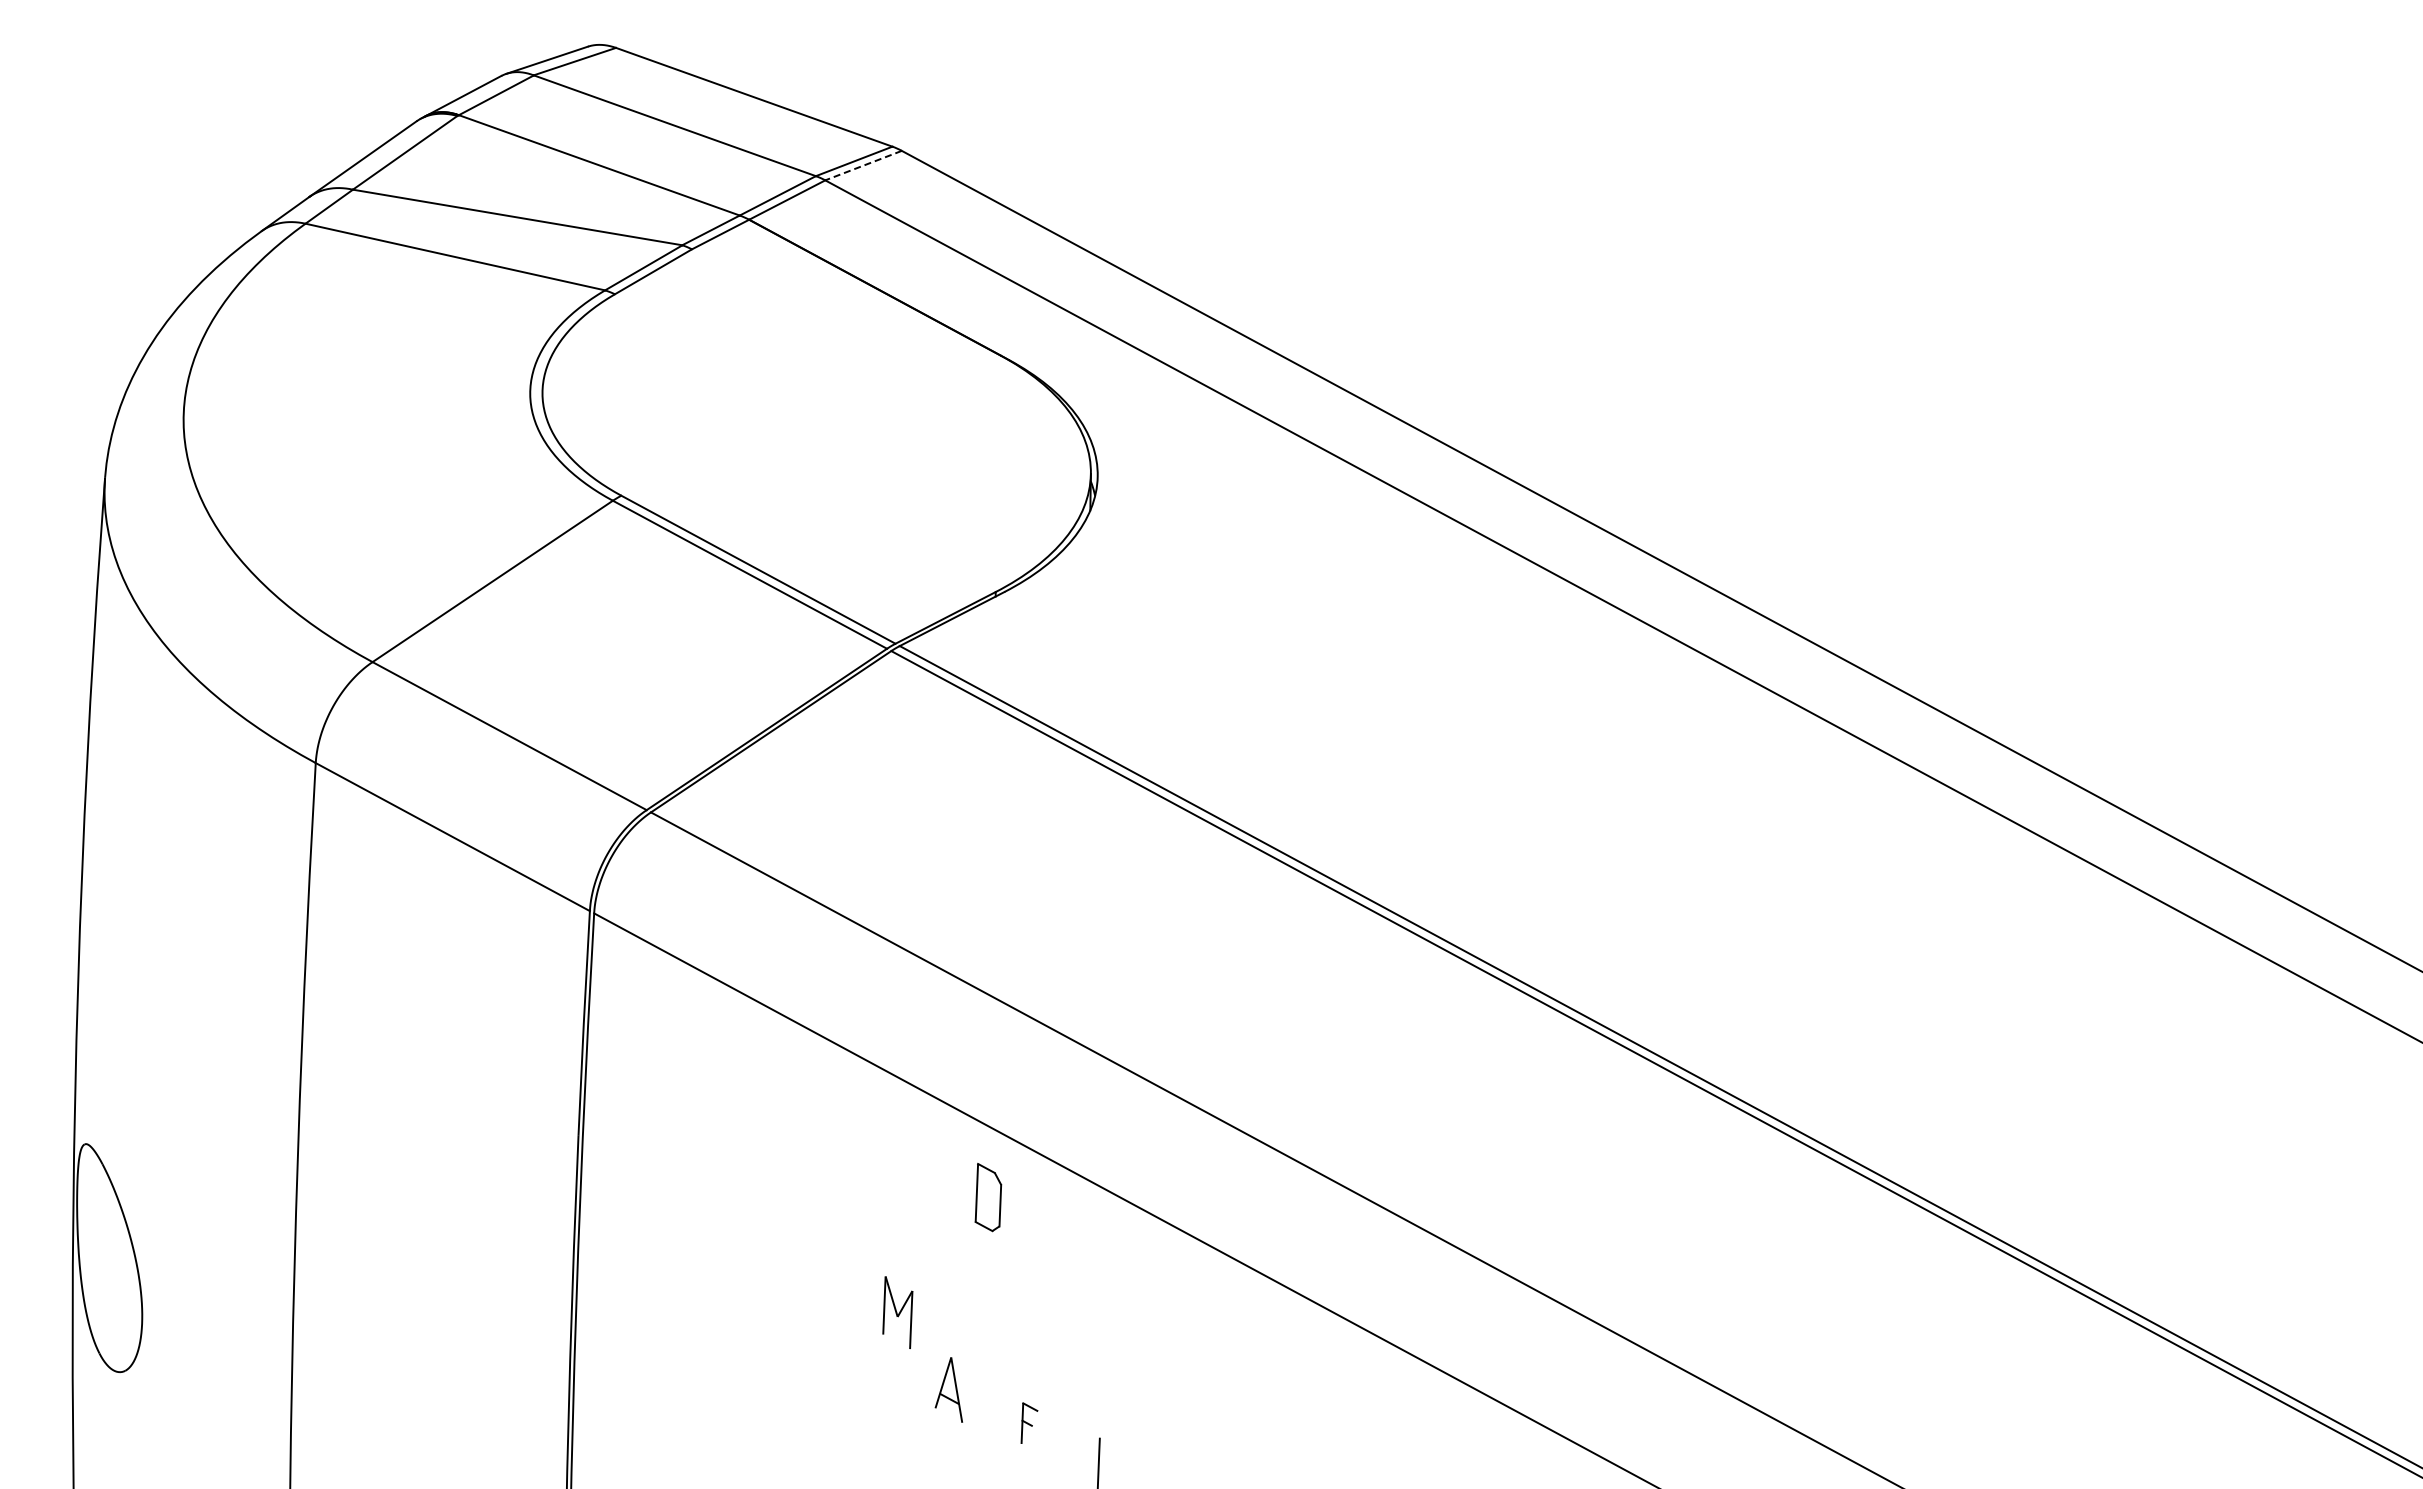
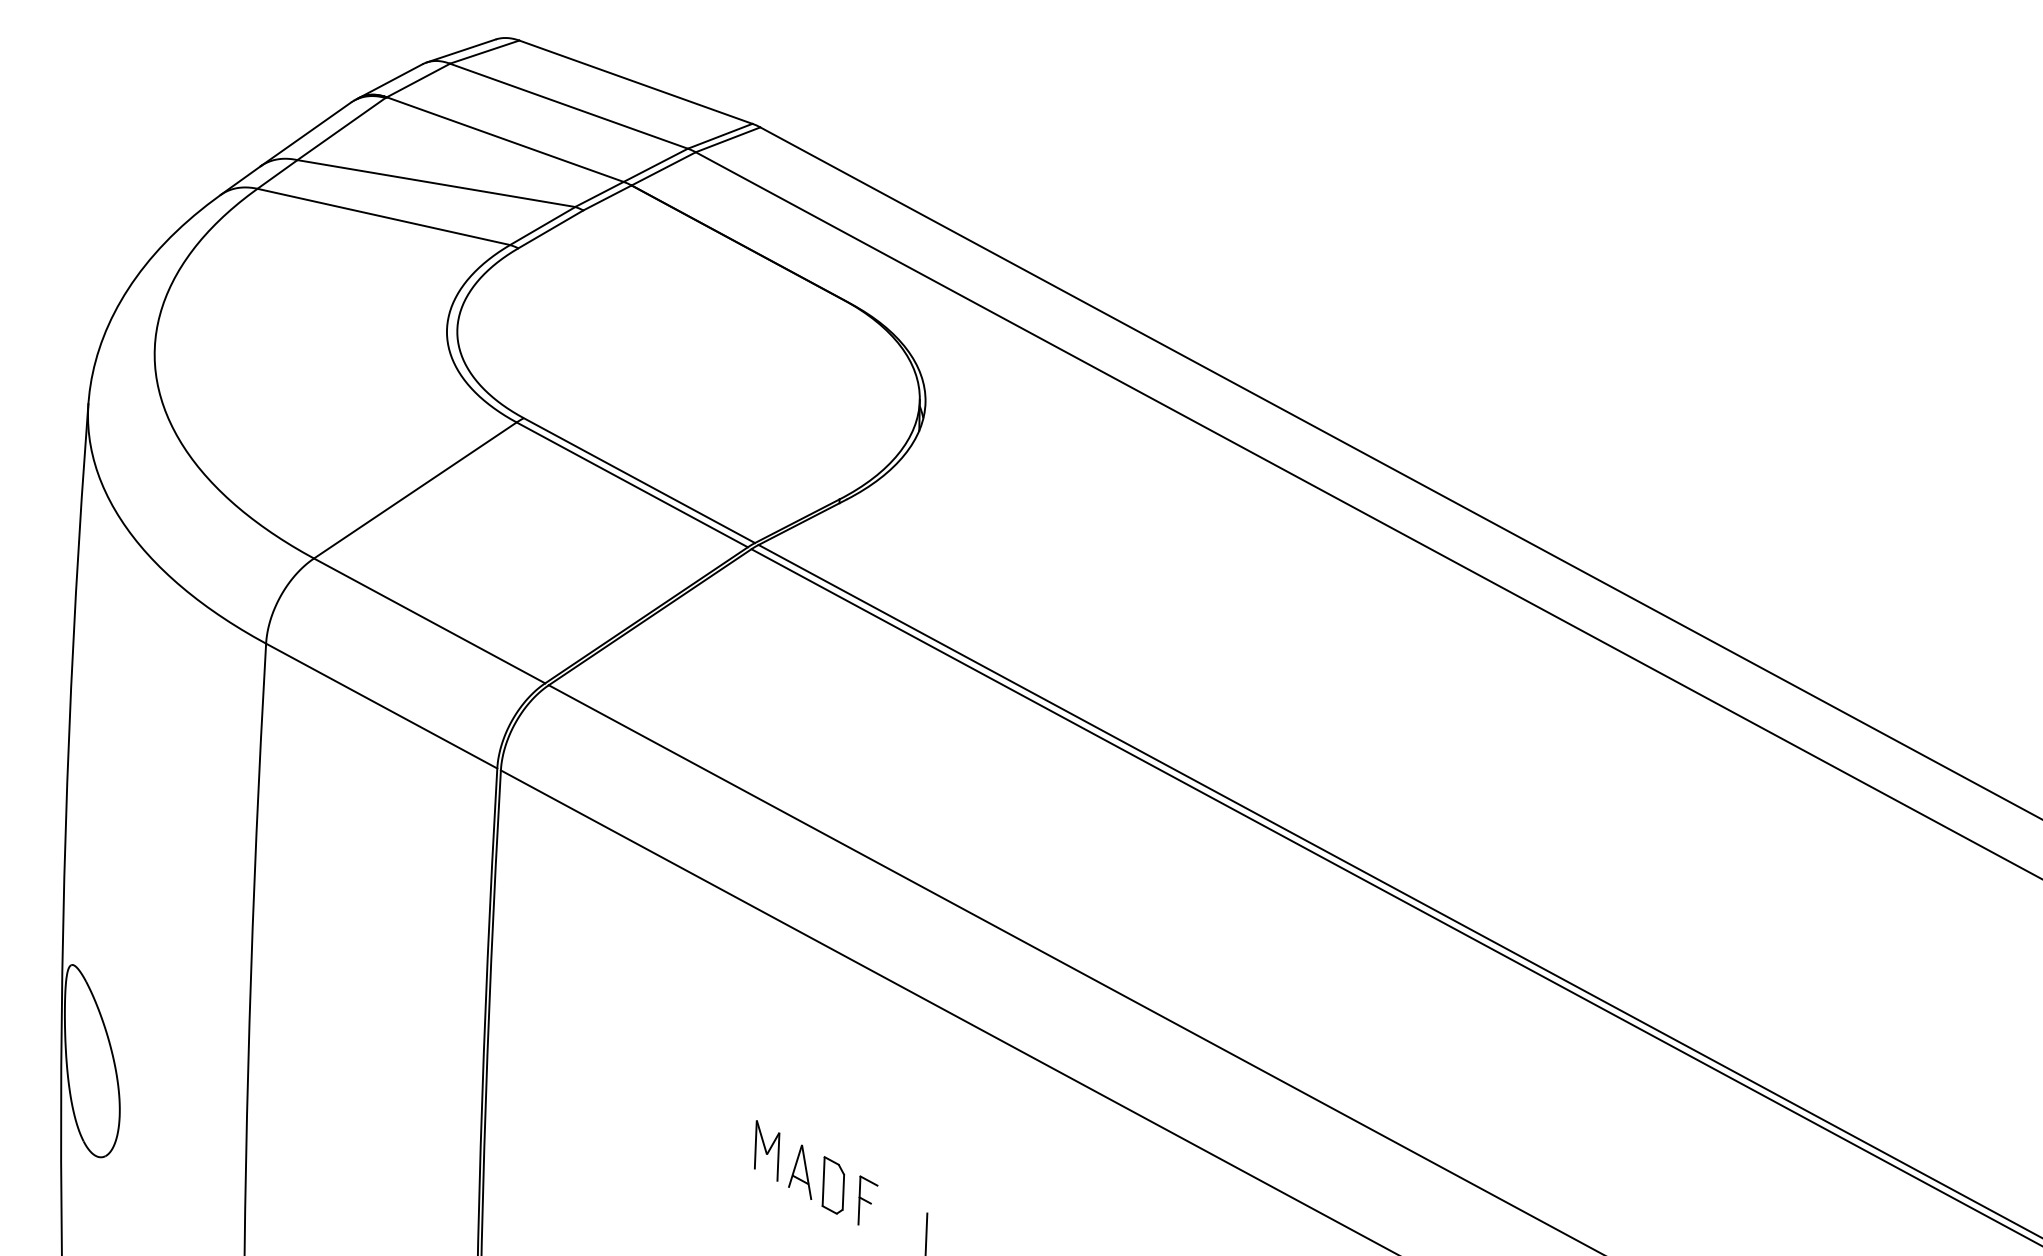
line: (863, 165) -> (728, 139), dashed -> solid
part: (988, 1197) -> (833, 1185), moved
part: (897, 1312) -> (766, 1150), moved
part: (1029, 1422) -> (868, 1199), size x1.43

